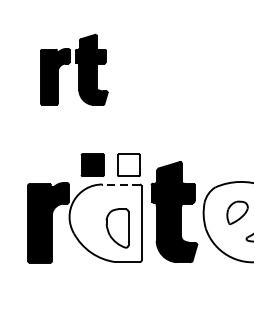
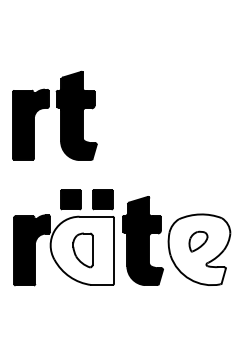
part: (73, 69) -> (54, 115), size x1.43
fill: (128, 164) -> (102, 199), added
line: (121, 184) -> (96, 216), dashed -> solid
part: (117, 228) -> (82, 250), moved

